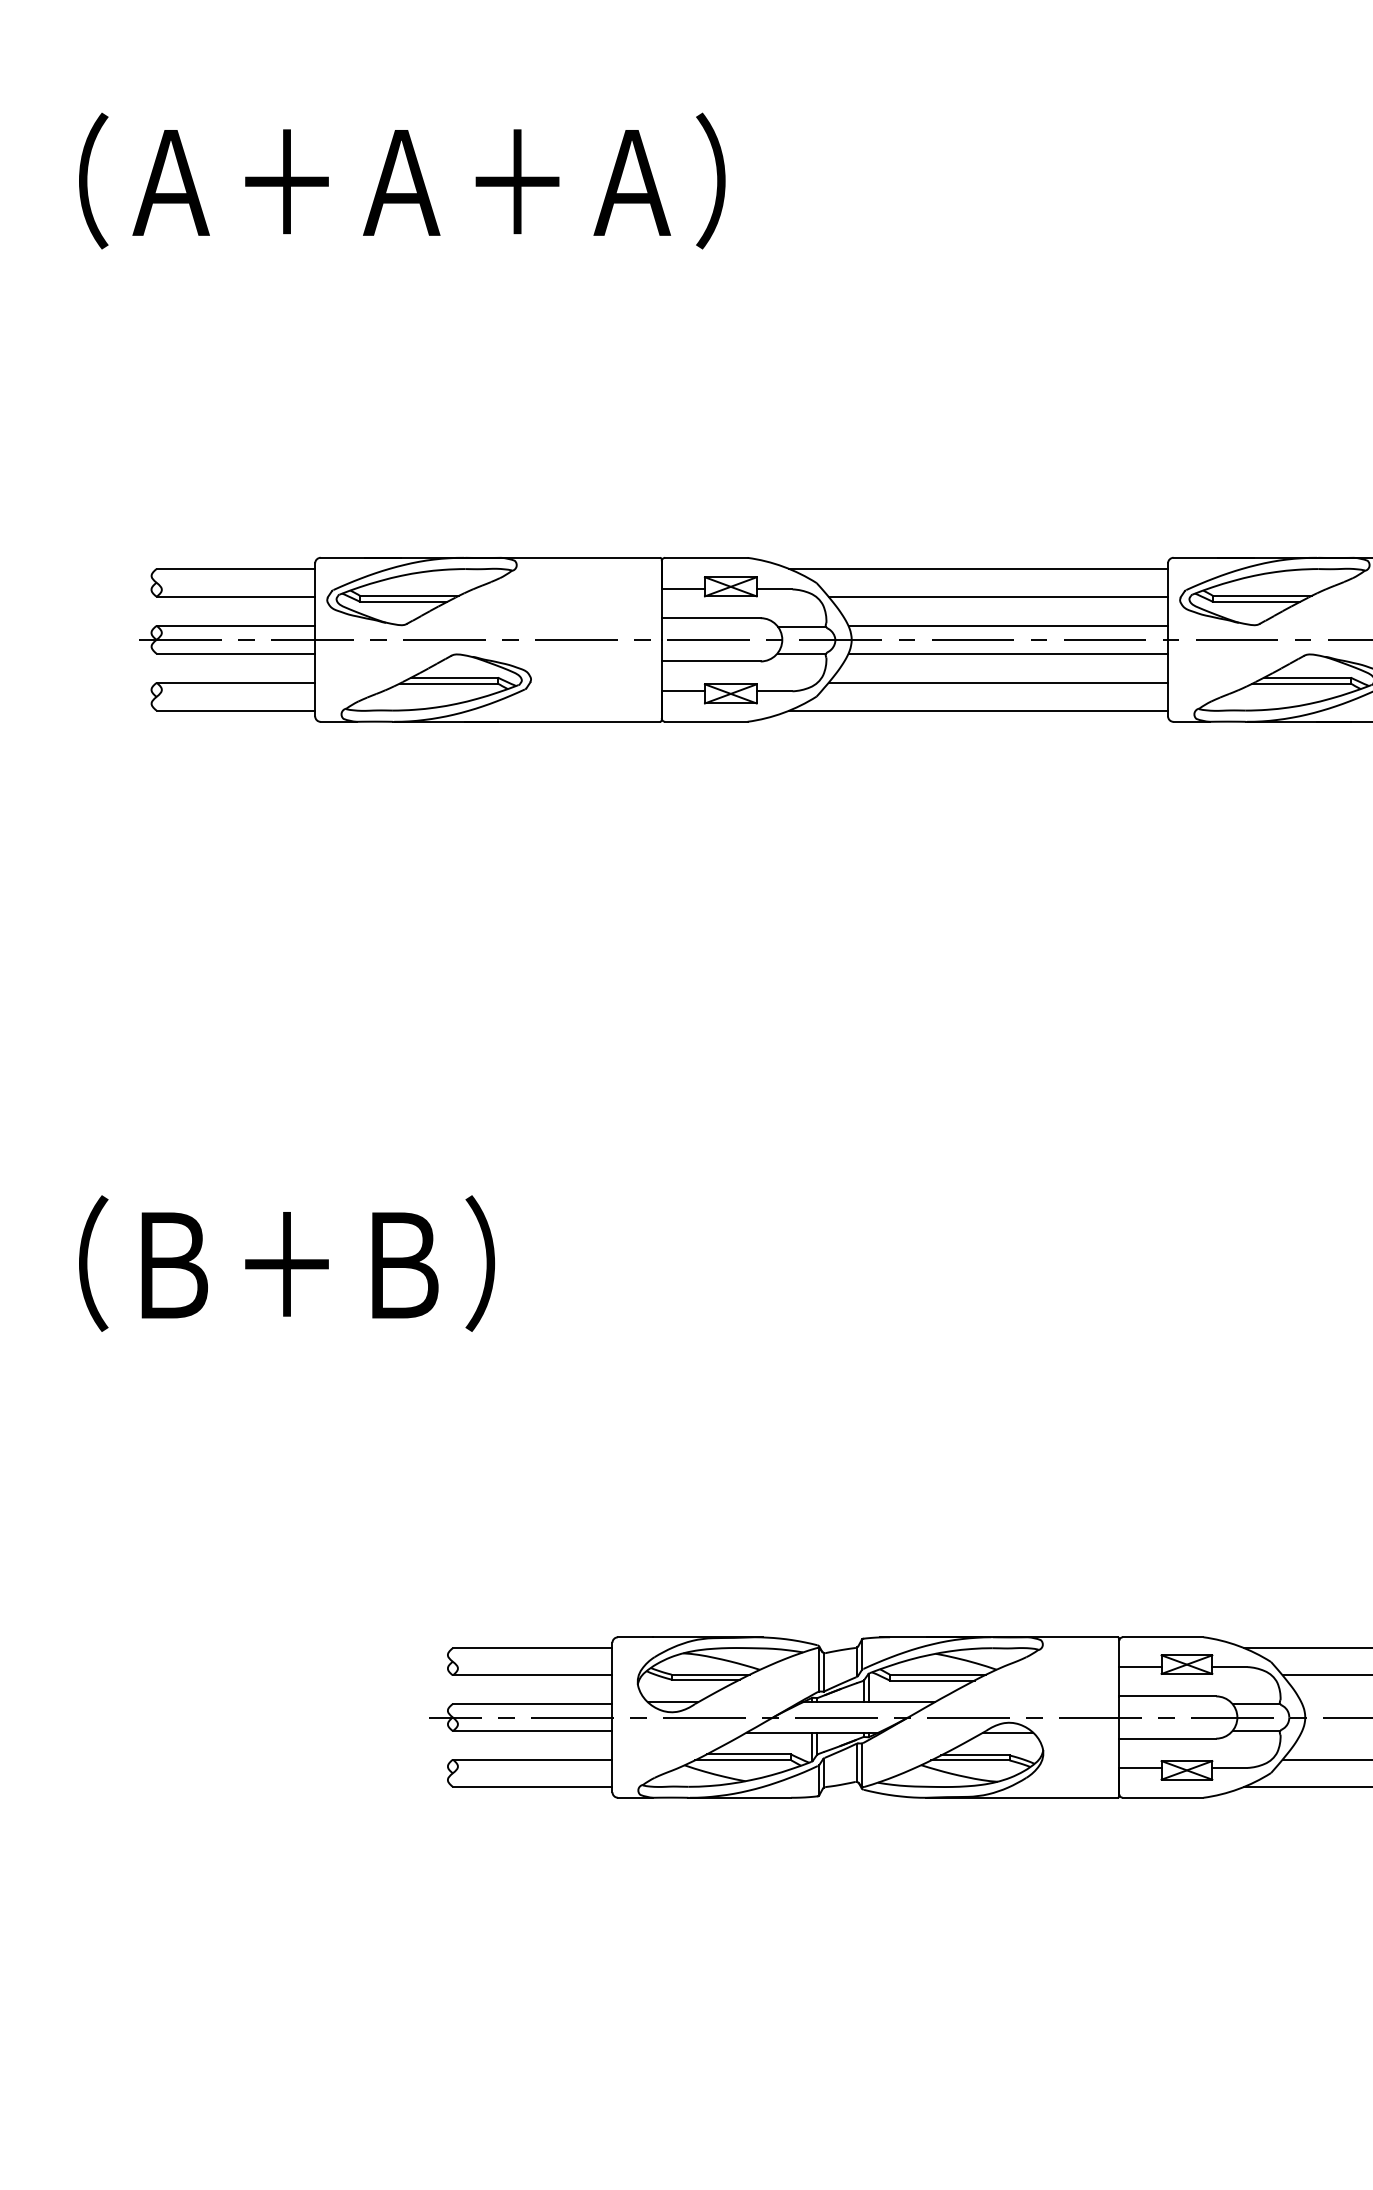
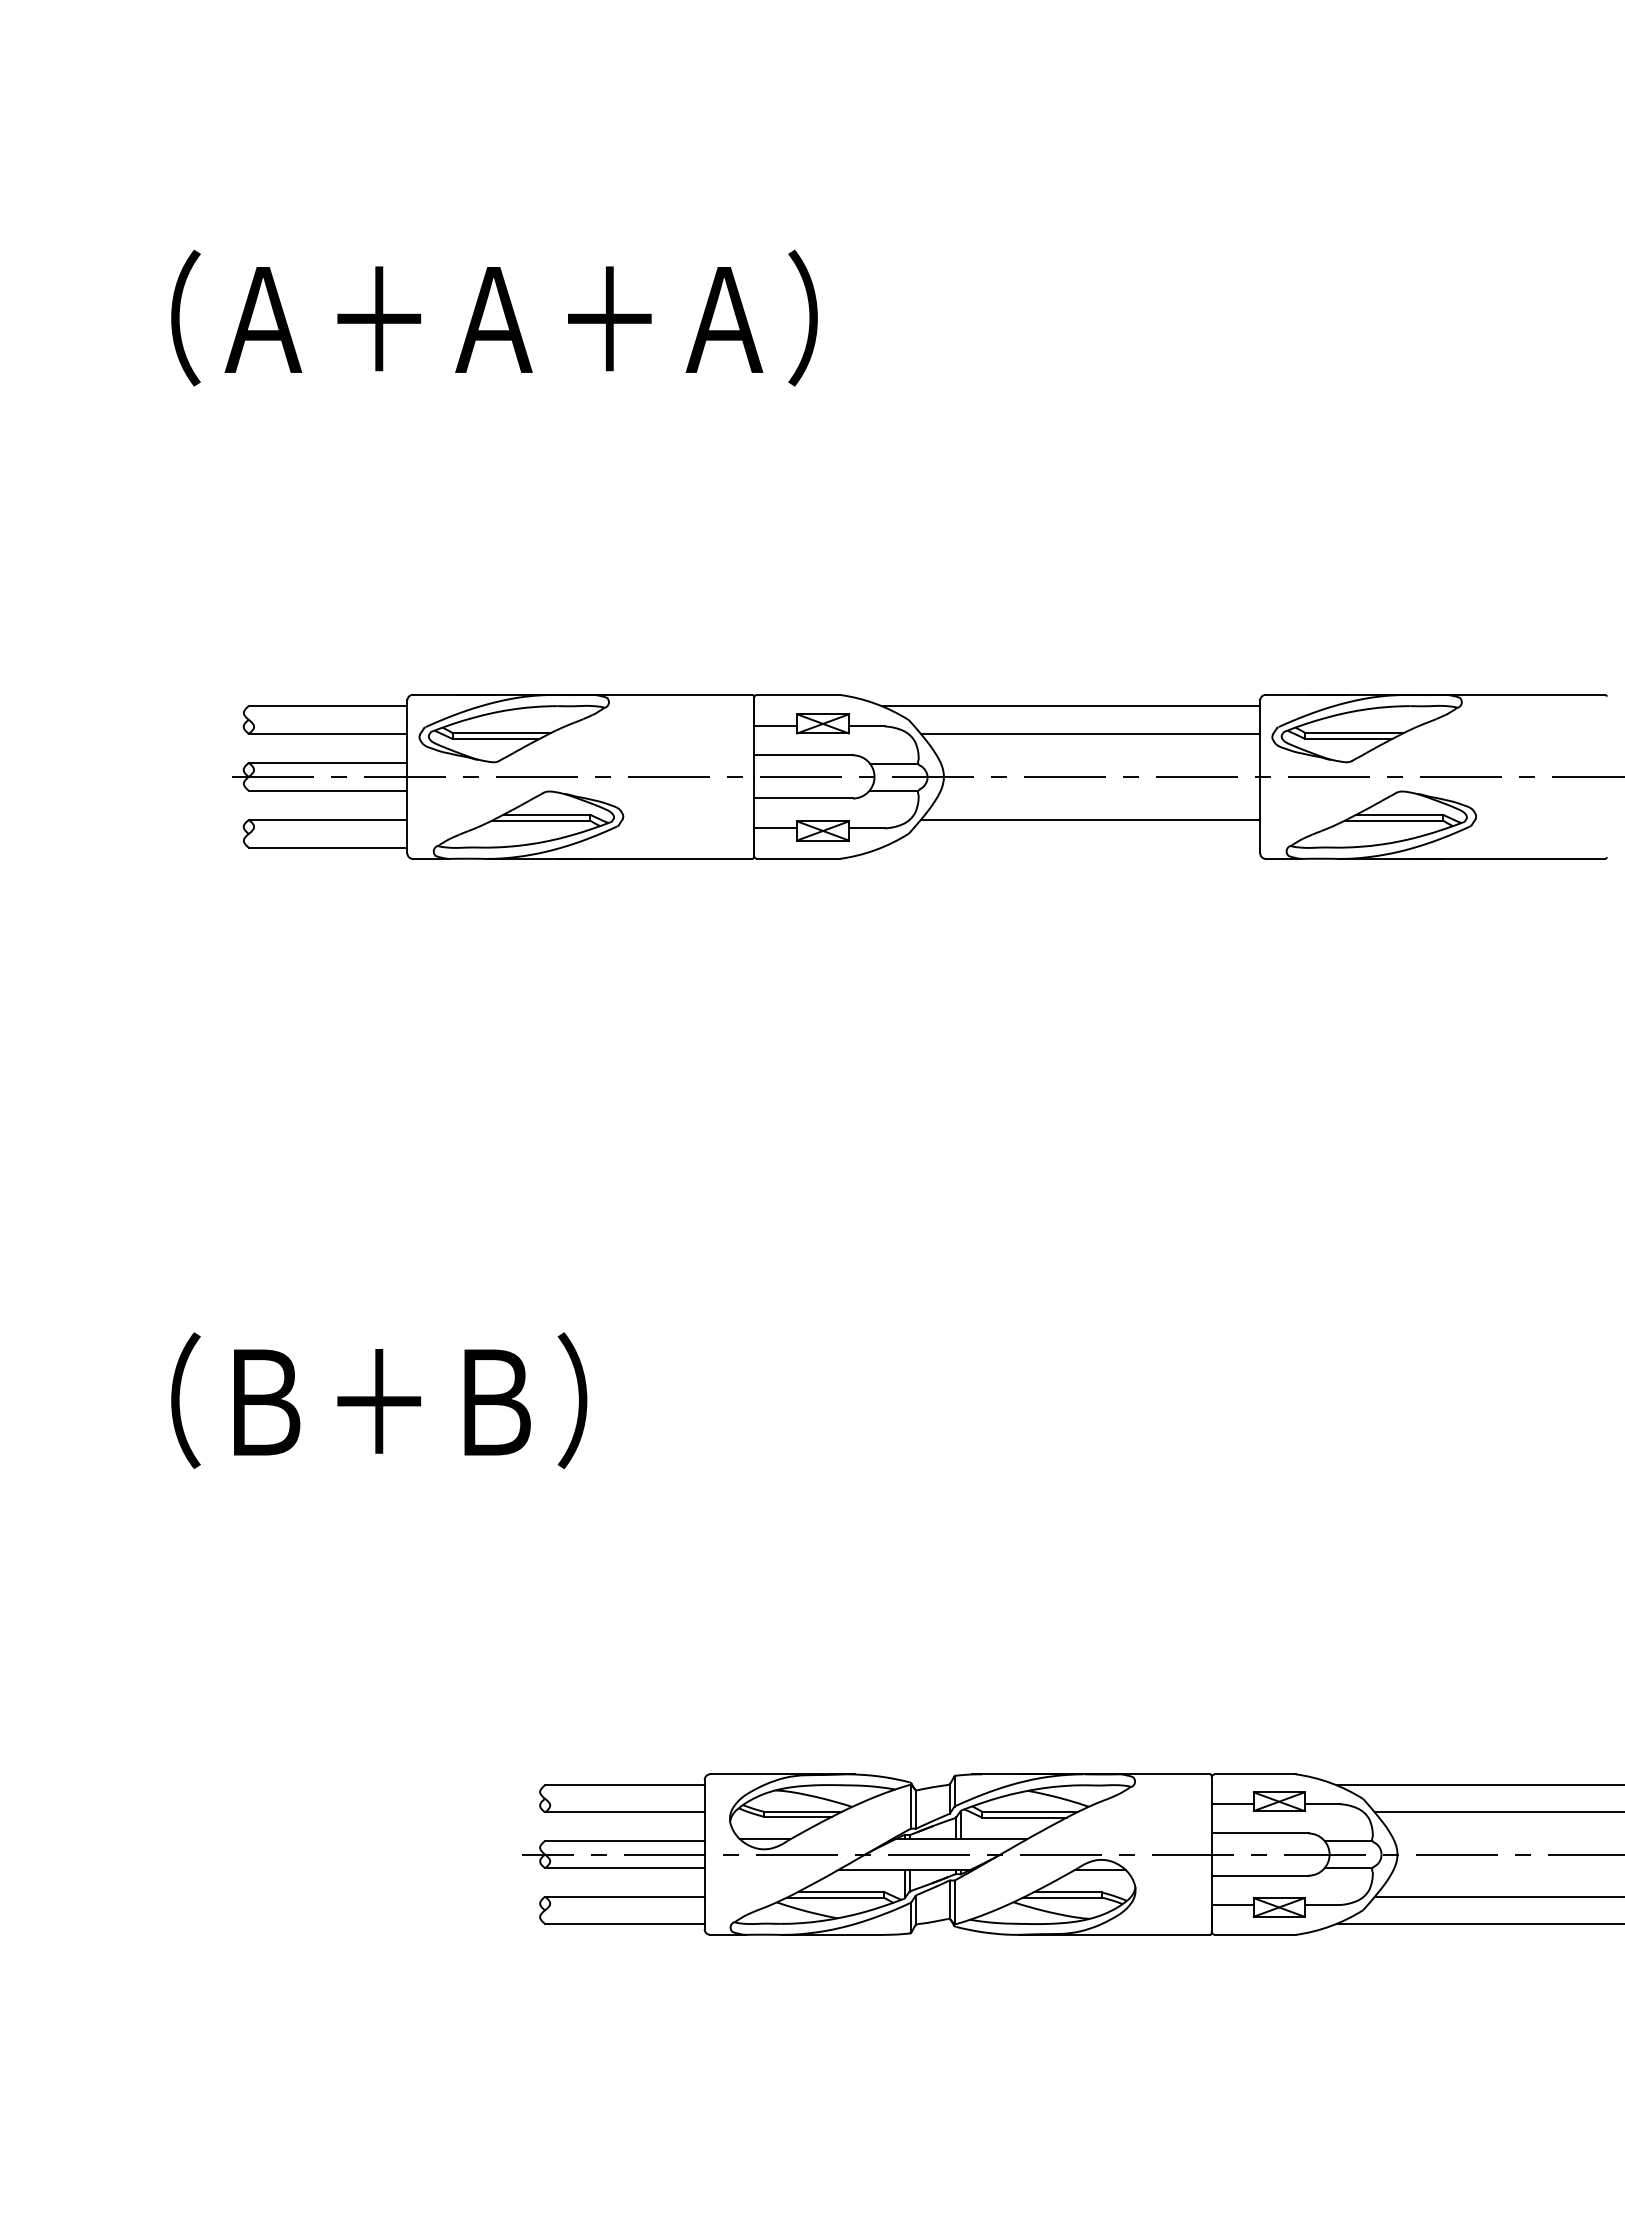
line: (1008, 626) -> (1100, 763), removed
line: (1008, 653) -> (1100, 790), removed
line: (978, 710) -> (1070, 847), removed

